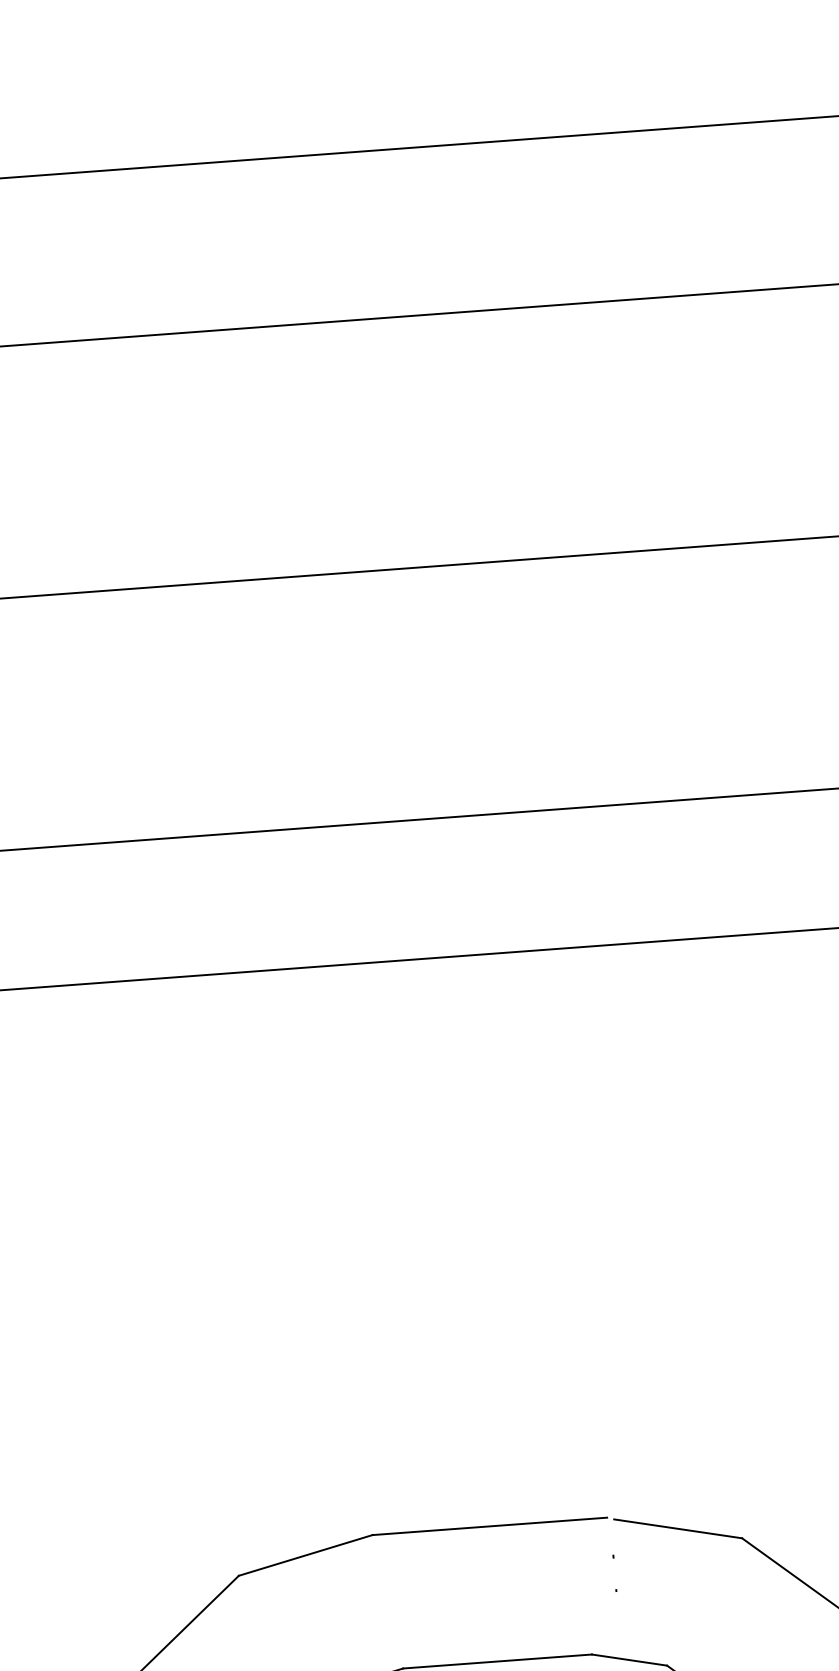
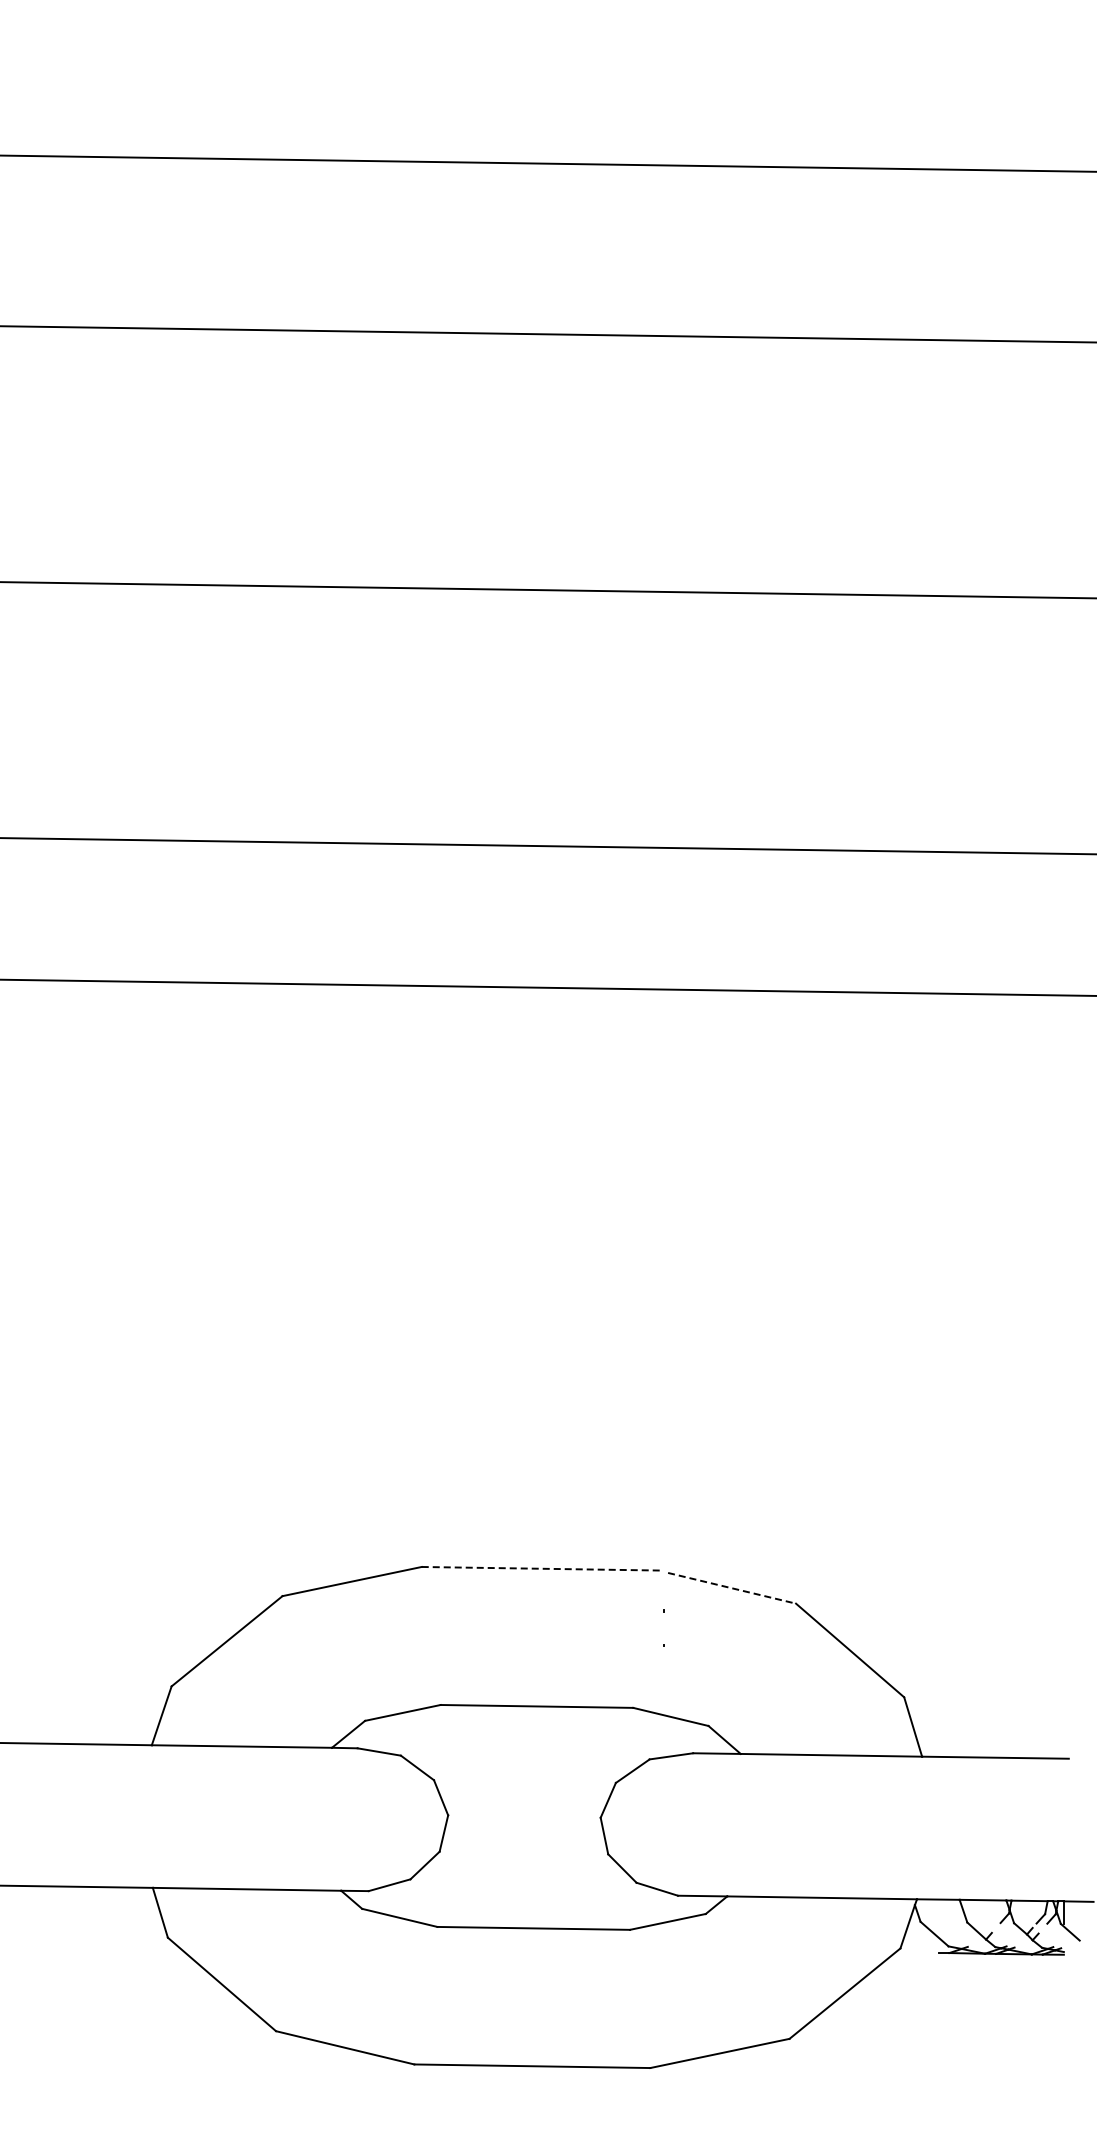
line: (489, 1526) -> (541, 1568), solid -> dashed
line: (678, 1529) -> (732, 1588), solid -> dashed

